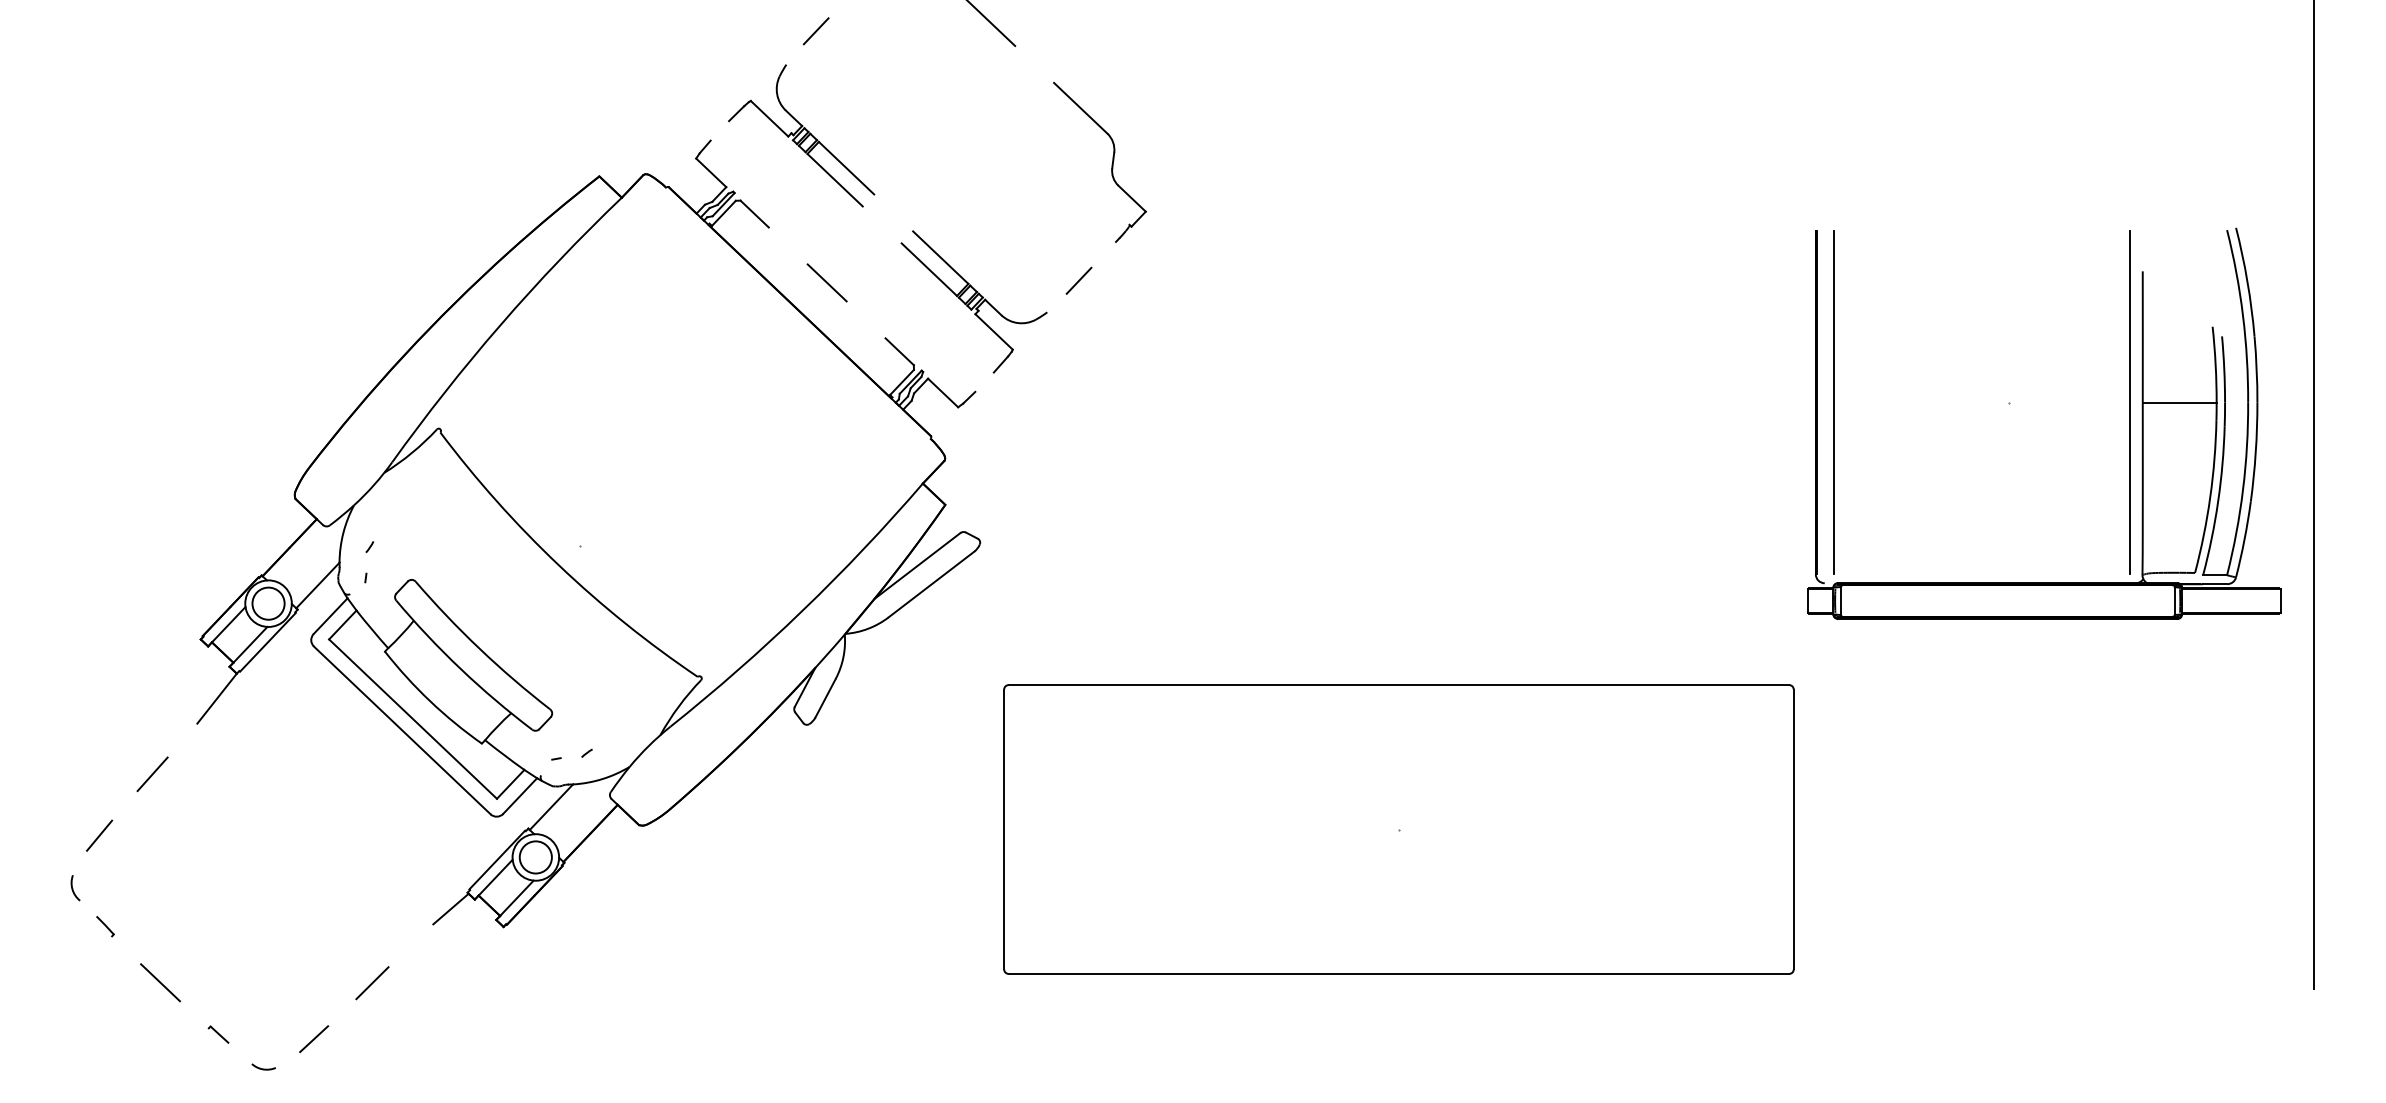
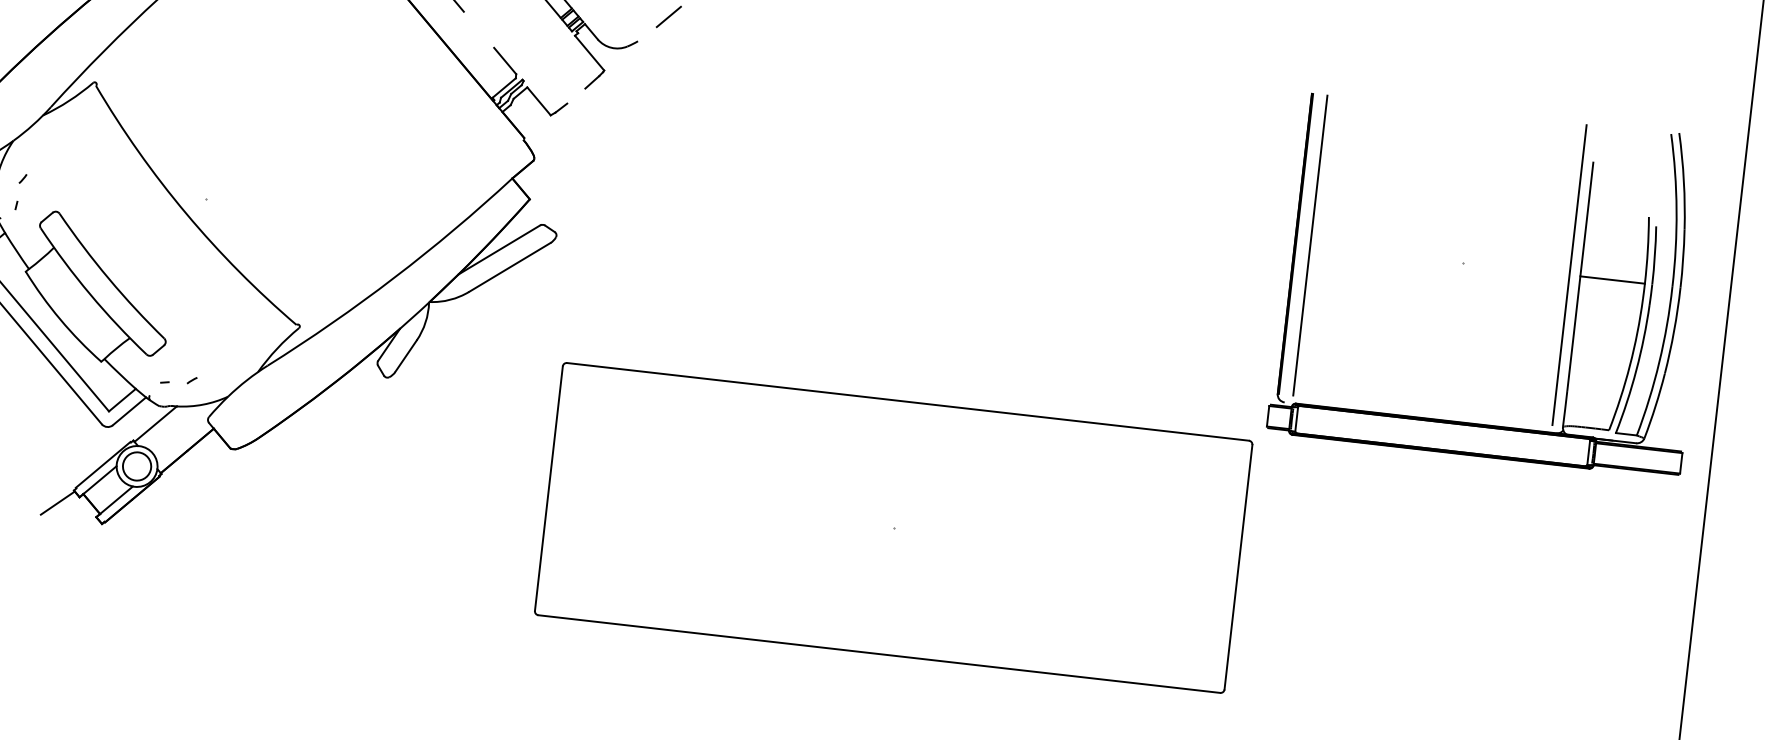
part: (2010, 403) -> (1464, 263), moved

